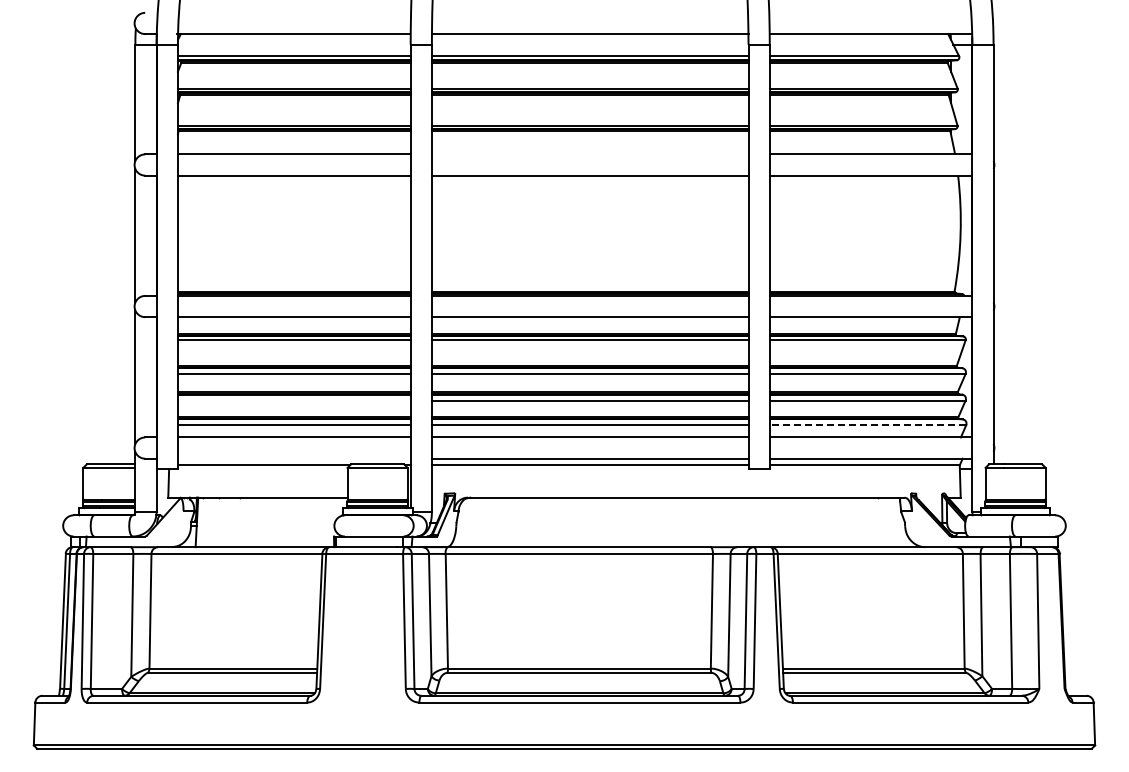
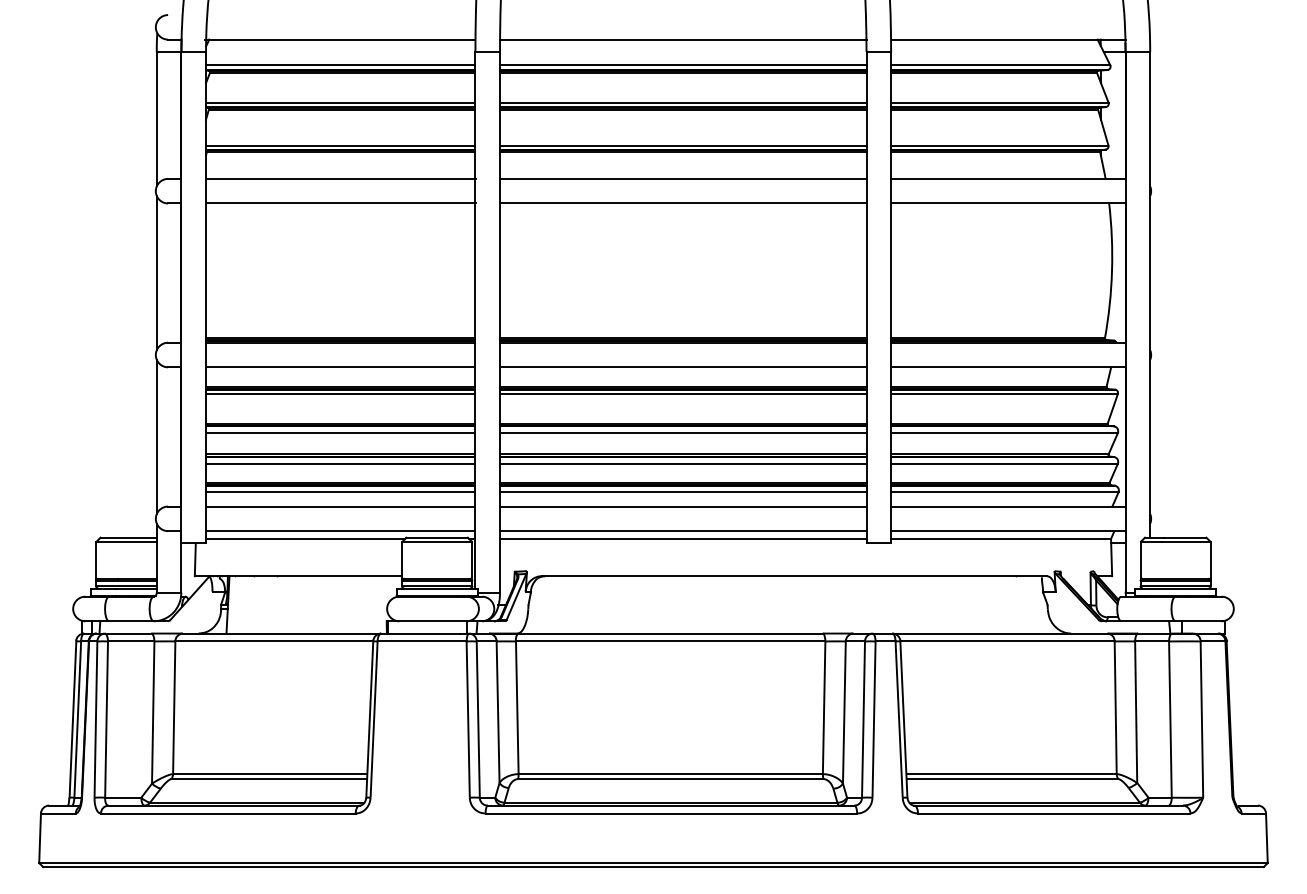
line: (589, 154) -> (682, 179), added
line: (293, 400) -> (339, 463), added
line: (867, 425) -> (1004, 492), dashed -> solid
line: (293, 458) -> (339, 530), added

